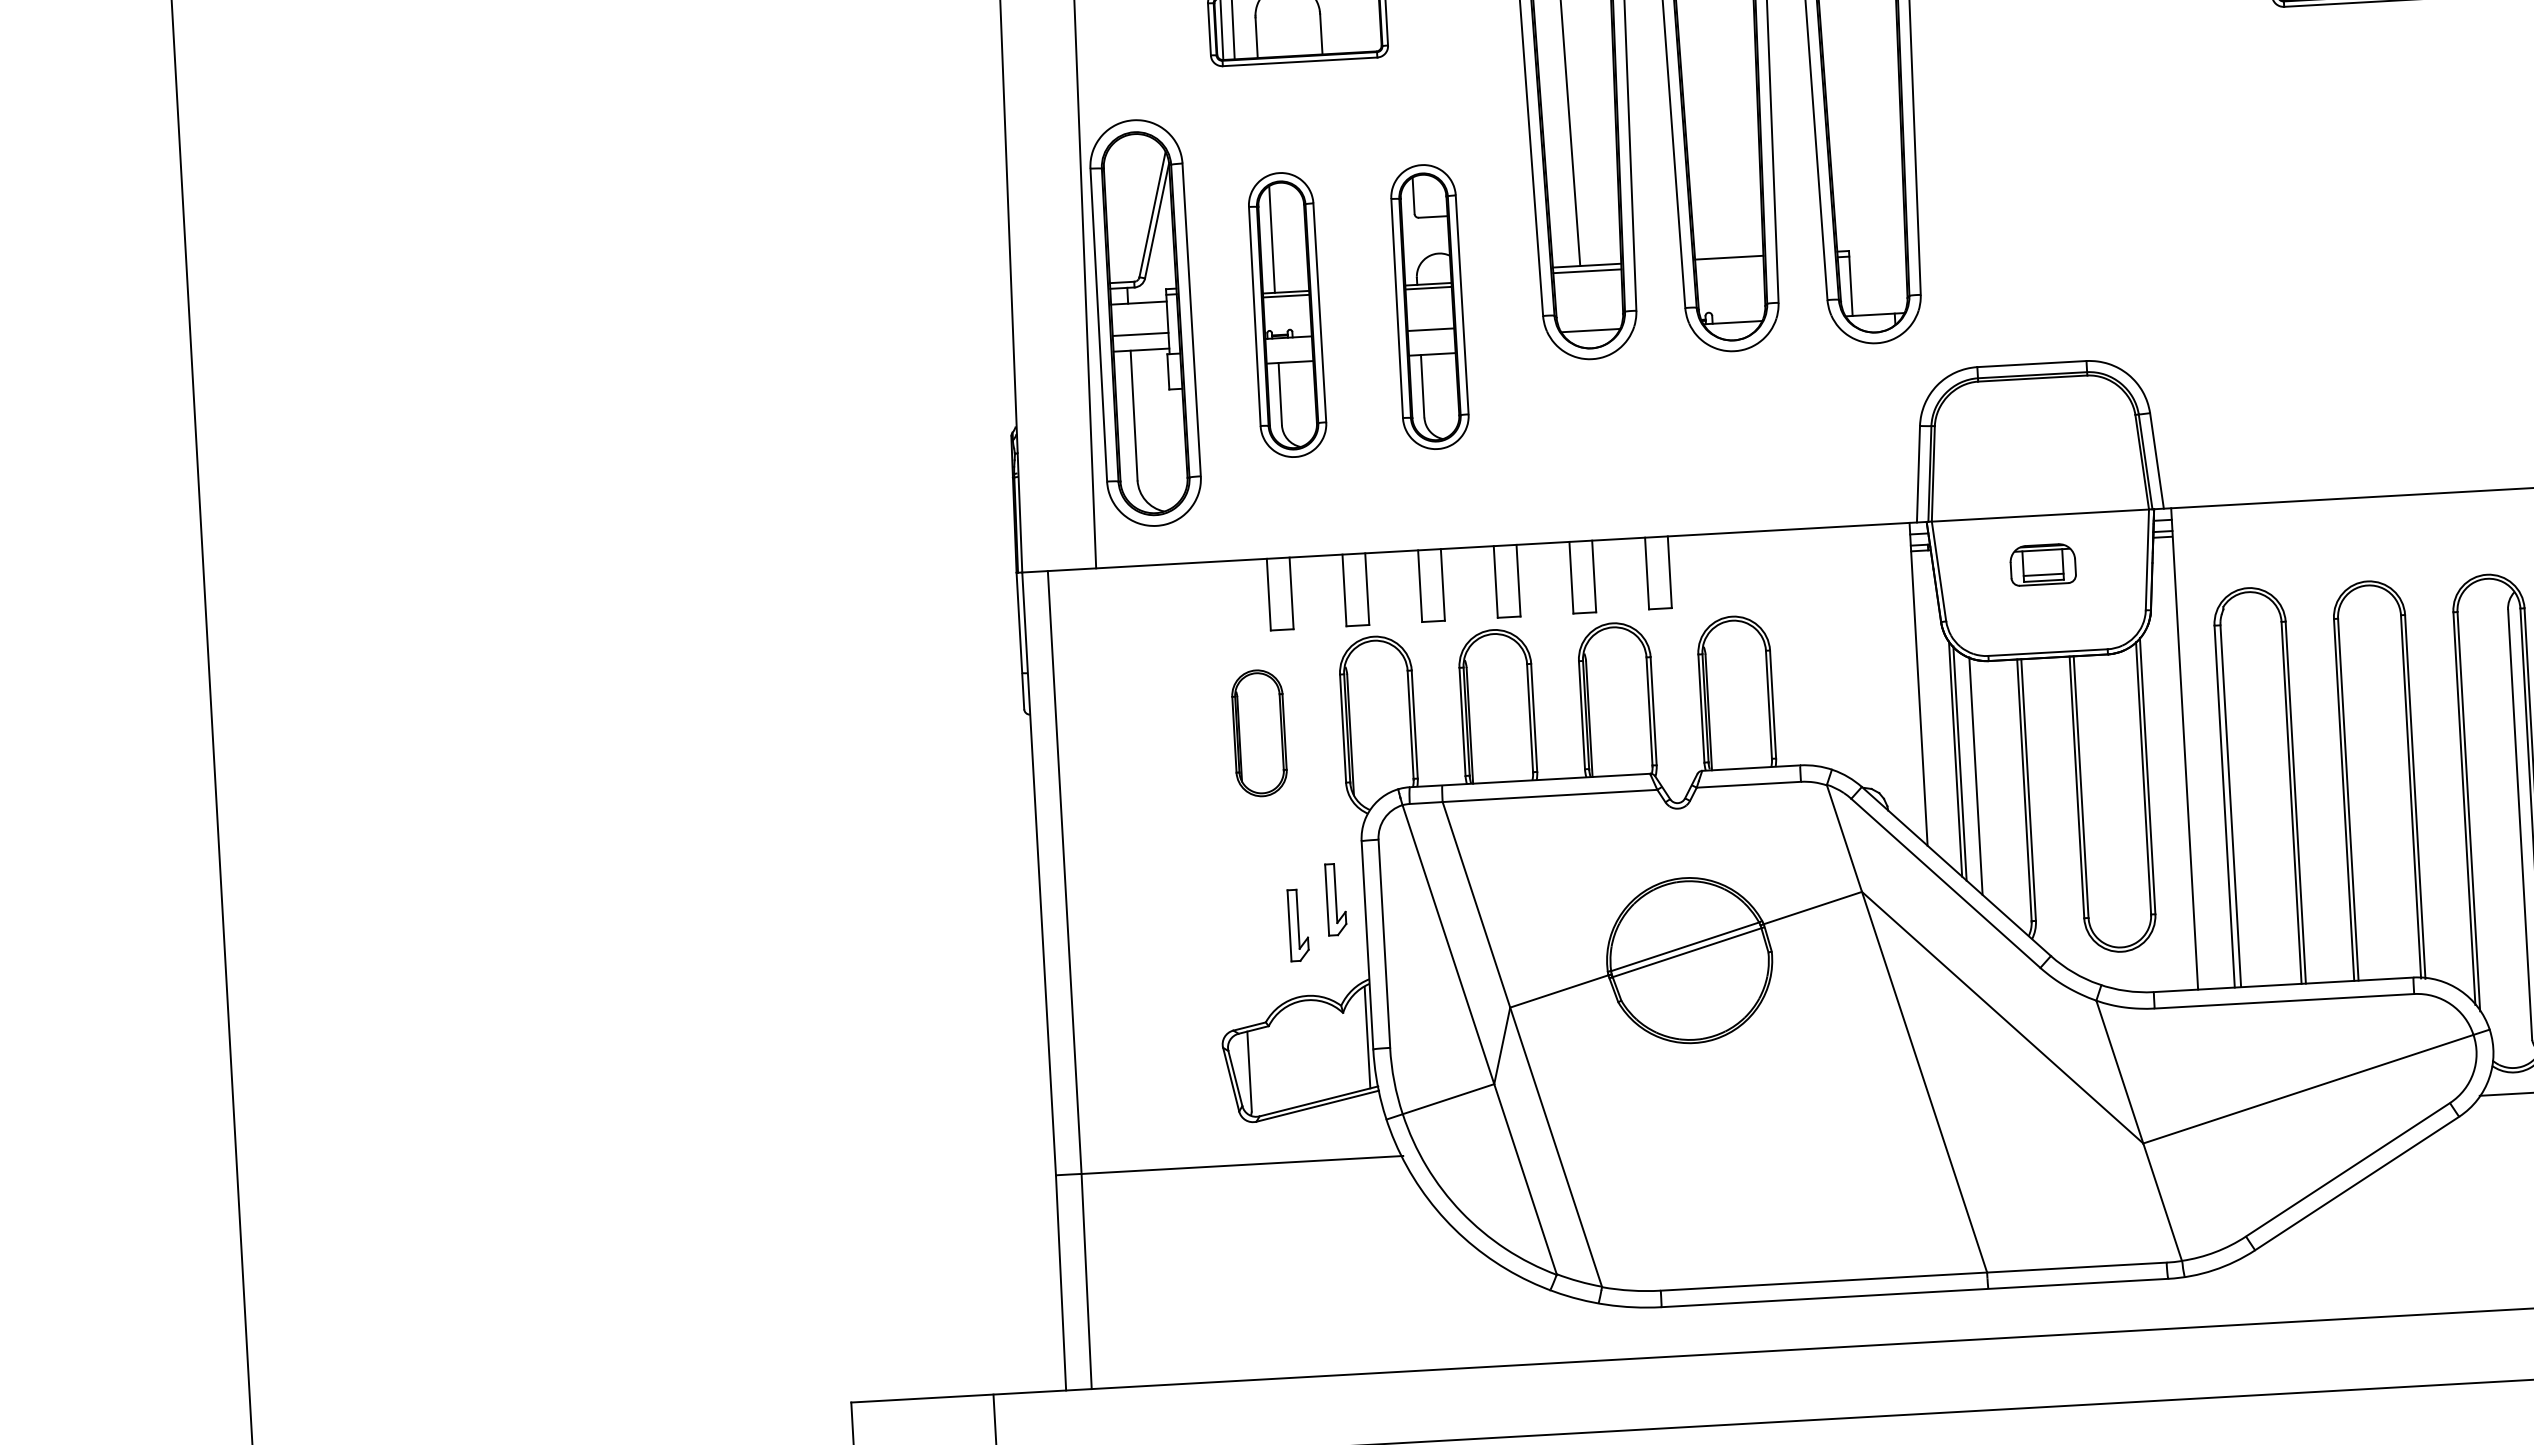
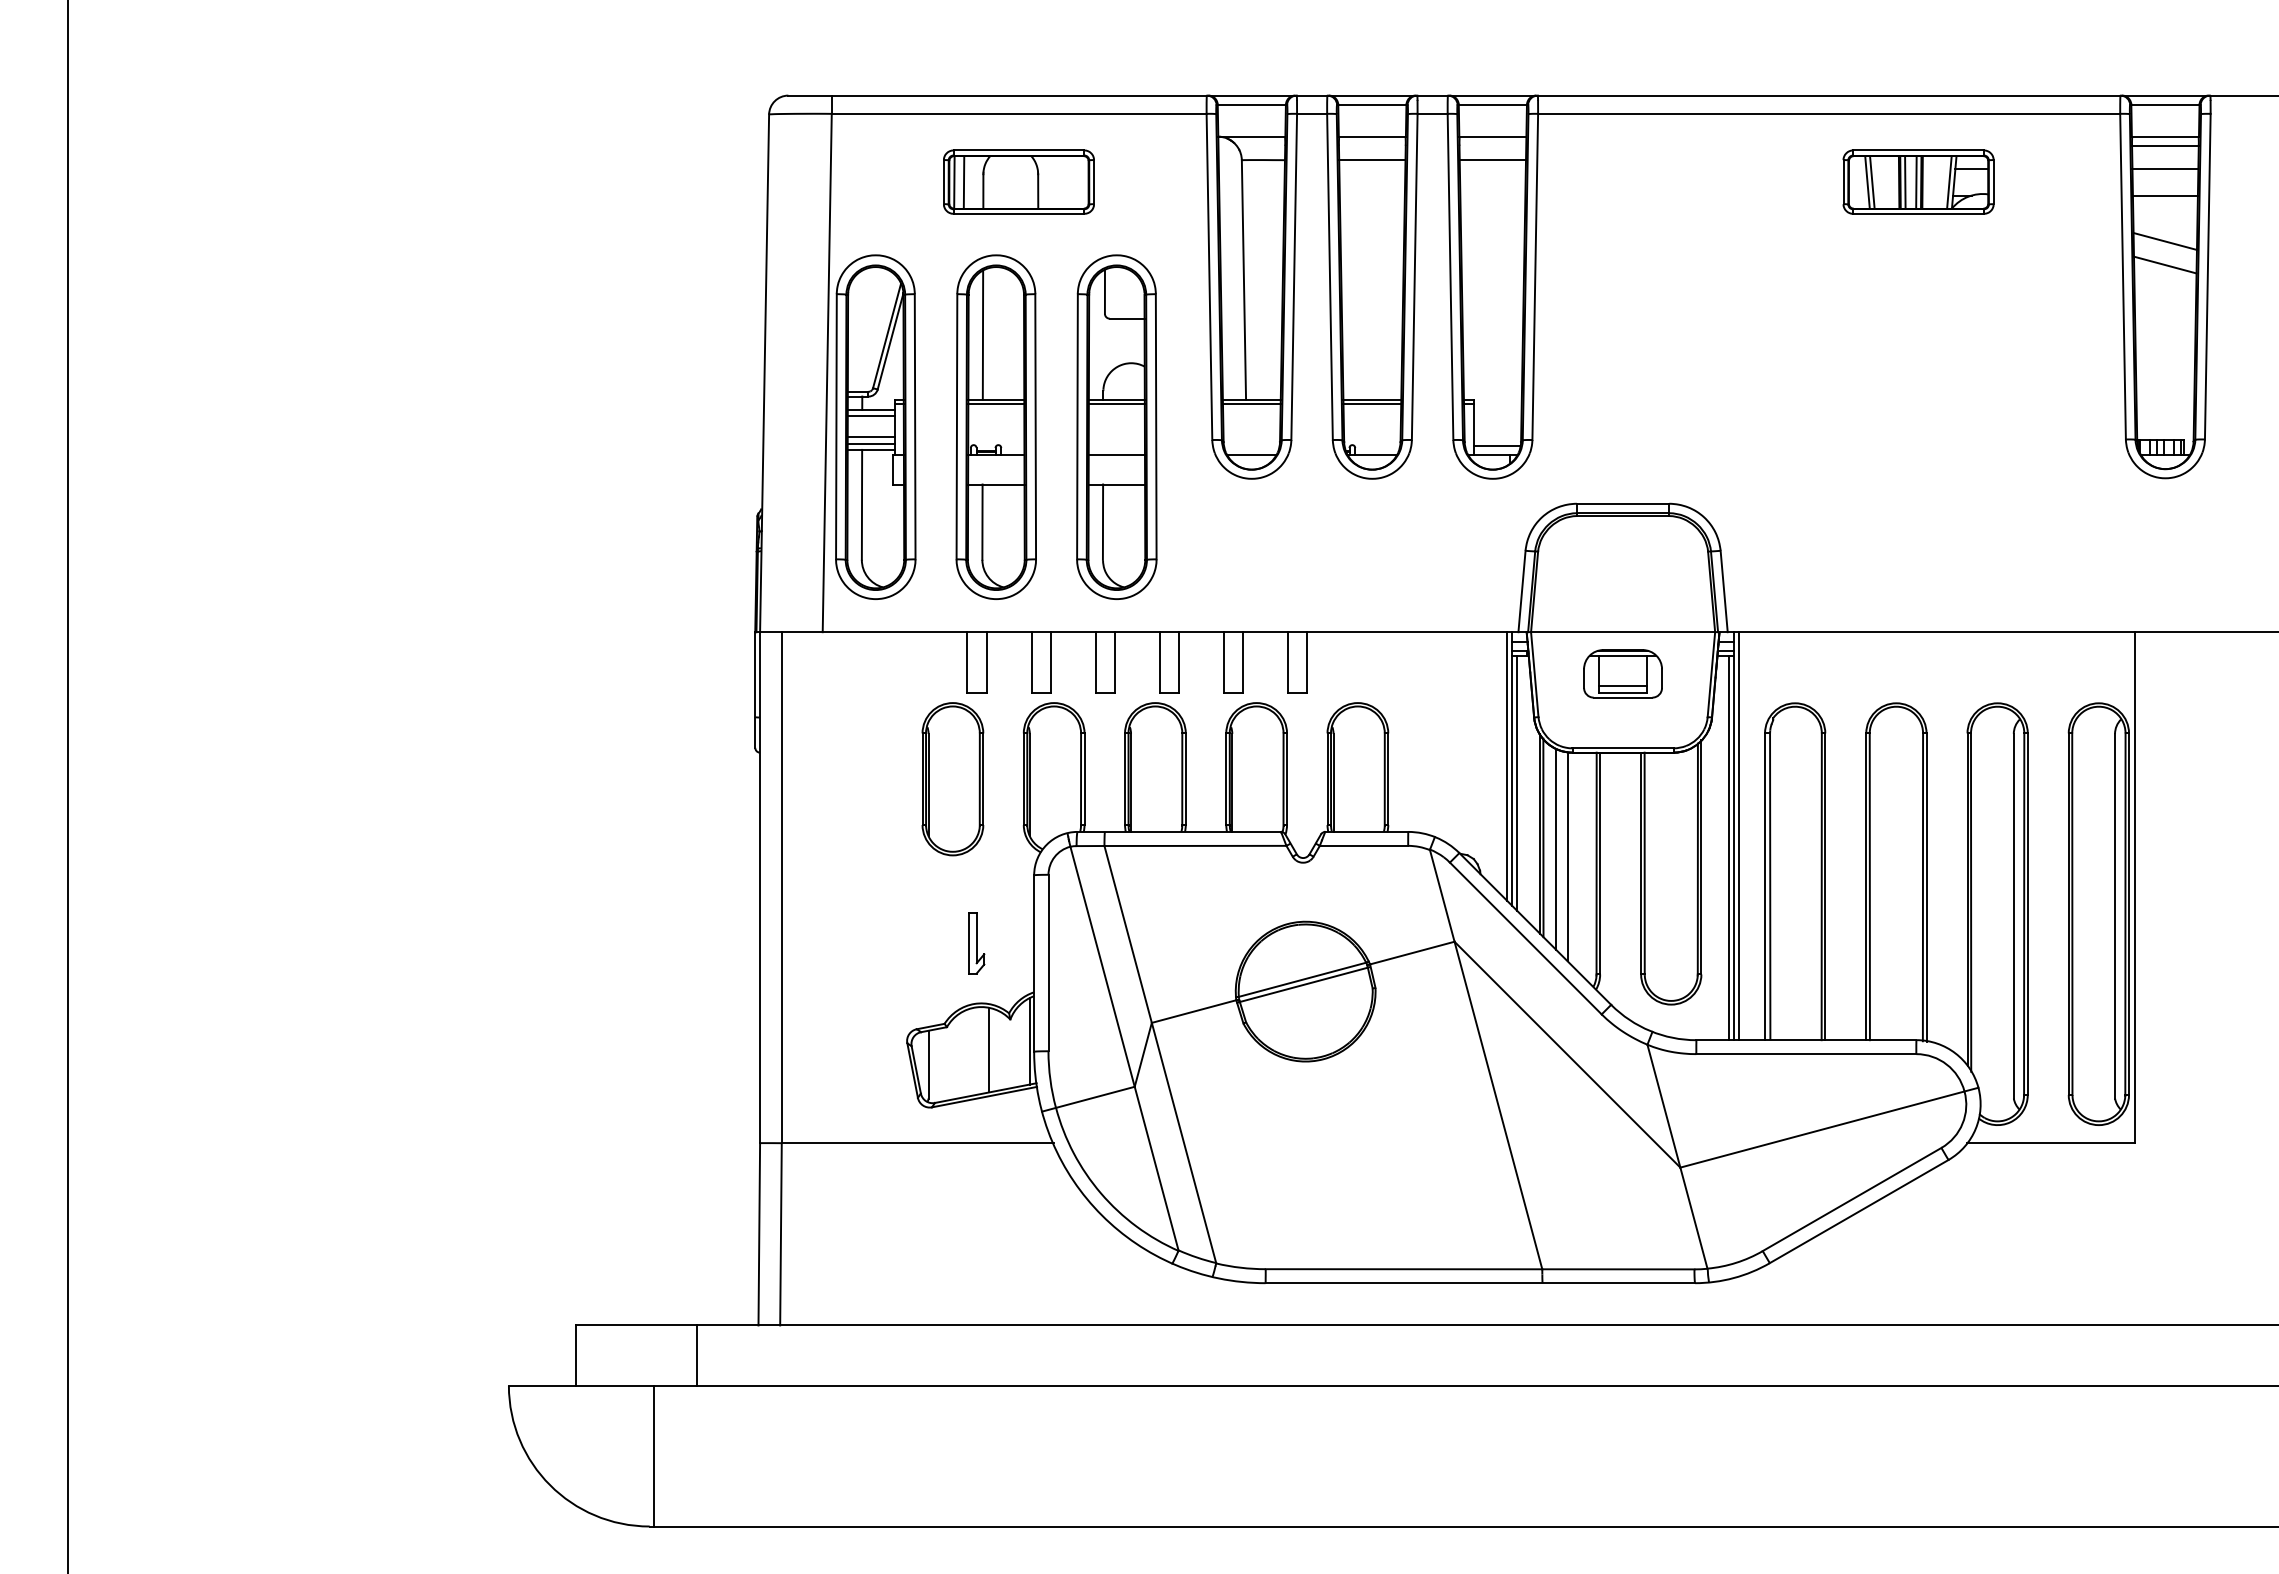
line: (1729, 263) -> (1372, 404), added
line: (1878, 303) -> (1496, 445), added
part: (1429, 306) -> (1116, 426), size x1.43
line: (1138, 309) -> (870, 415), added
part: (1286, 314) -> (995, 426), size x1.43
line: (1140, 343) -> (870, 444), added
part: (2042, 564) -> (1622, 673), size x1.43
line: (1912, 681) -> (1507, 766), added
line: (1924, 701) -> (1516, 783), added
part: (1258, 733) -> (952, 779), size x1.43
line: (2190, 749) -> (1738, 836), added
line: (2180, 763) -> (1729, 848), added
line: (1989, 783) -> (1567, 856), added
part: (1335, 899) -> (1009, 923), removed
line: (1320, 1050) -> (989, 1050), added

